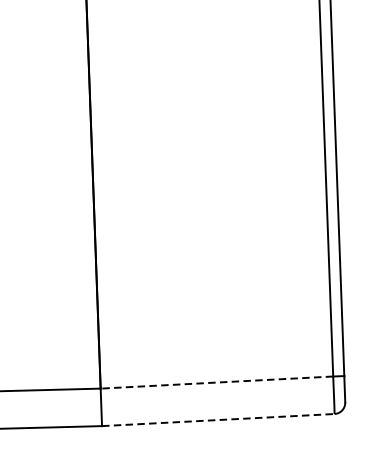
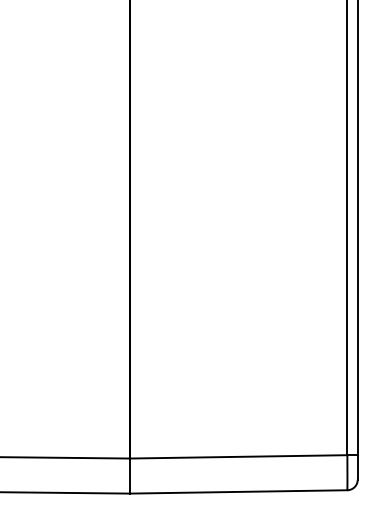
line: (216, 382) -> (238, 456), dashed -> solid
line: (218, 419) -> (238, 491), dashed -> solid

